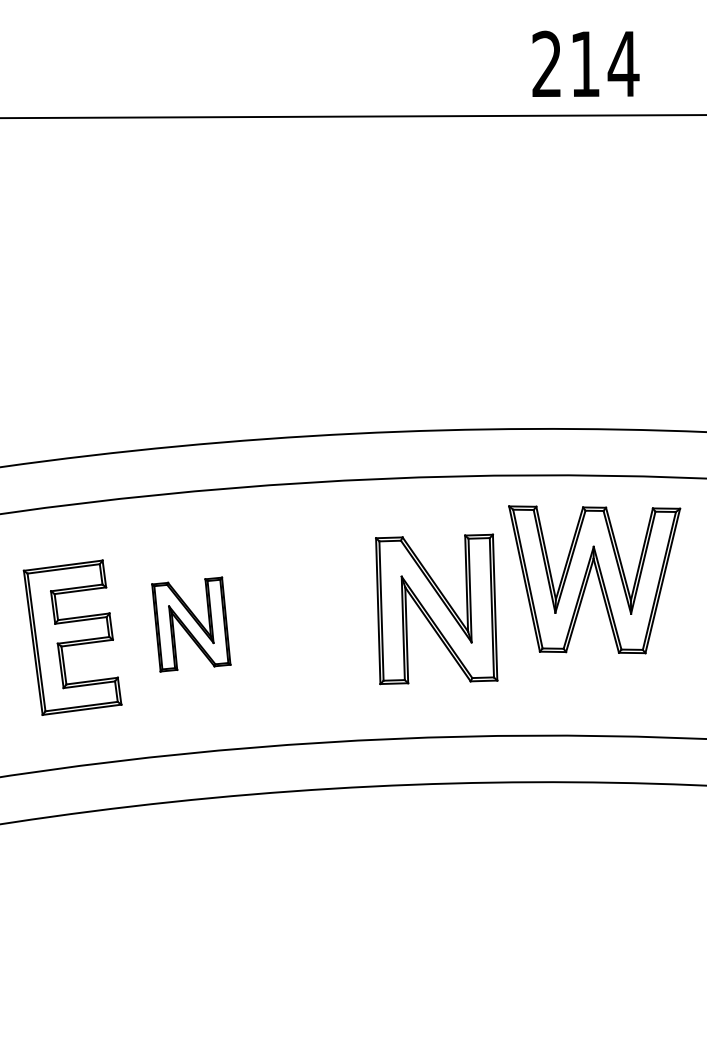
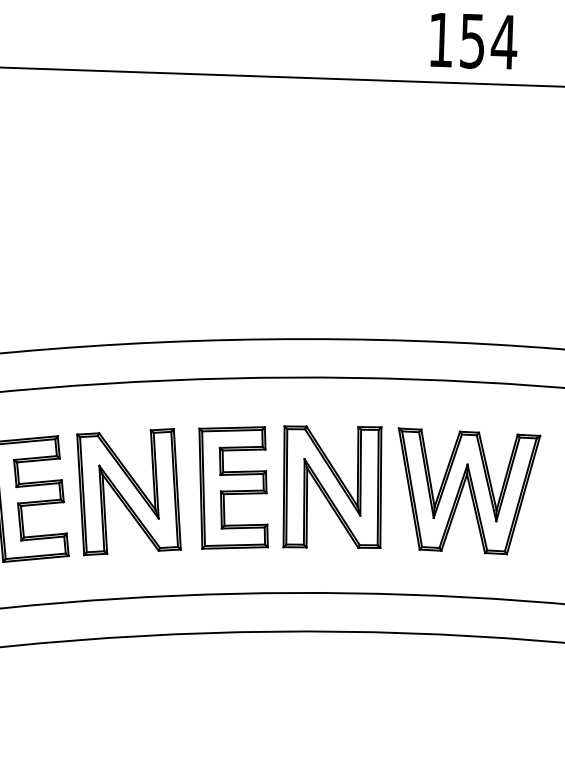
text: (565, 63) -> (456, 39), 214 -> 154
part: (594, 579) -> (467, 491), moved
part: (317, 614) -> (233, 487), added
part: (191, 624) -> (129, 491), size x1.67

